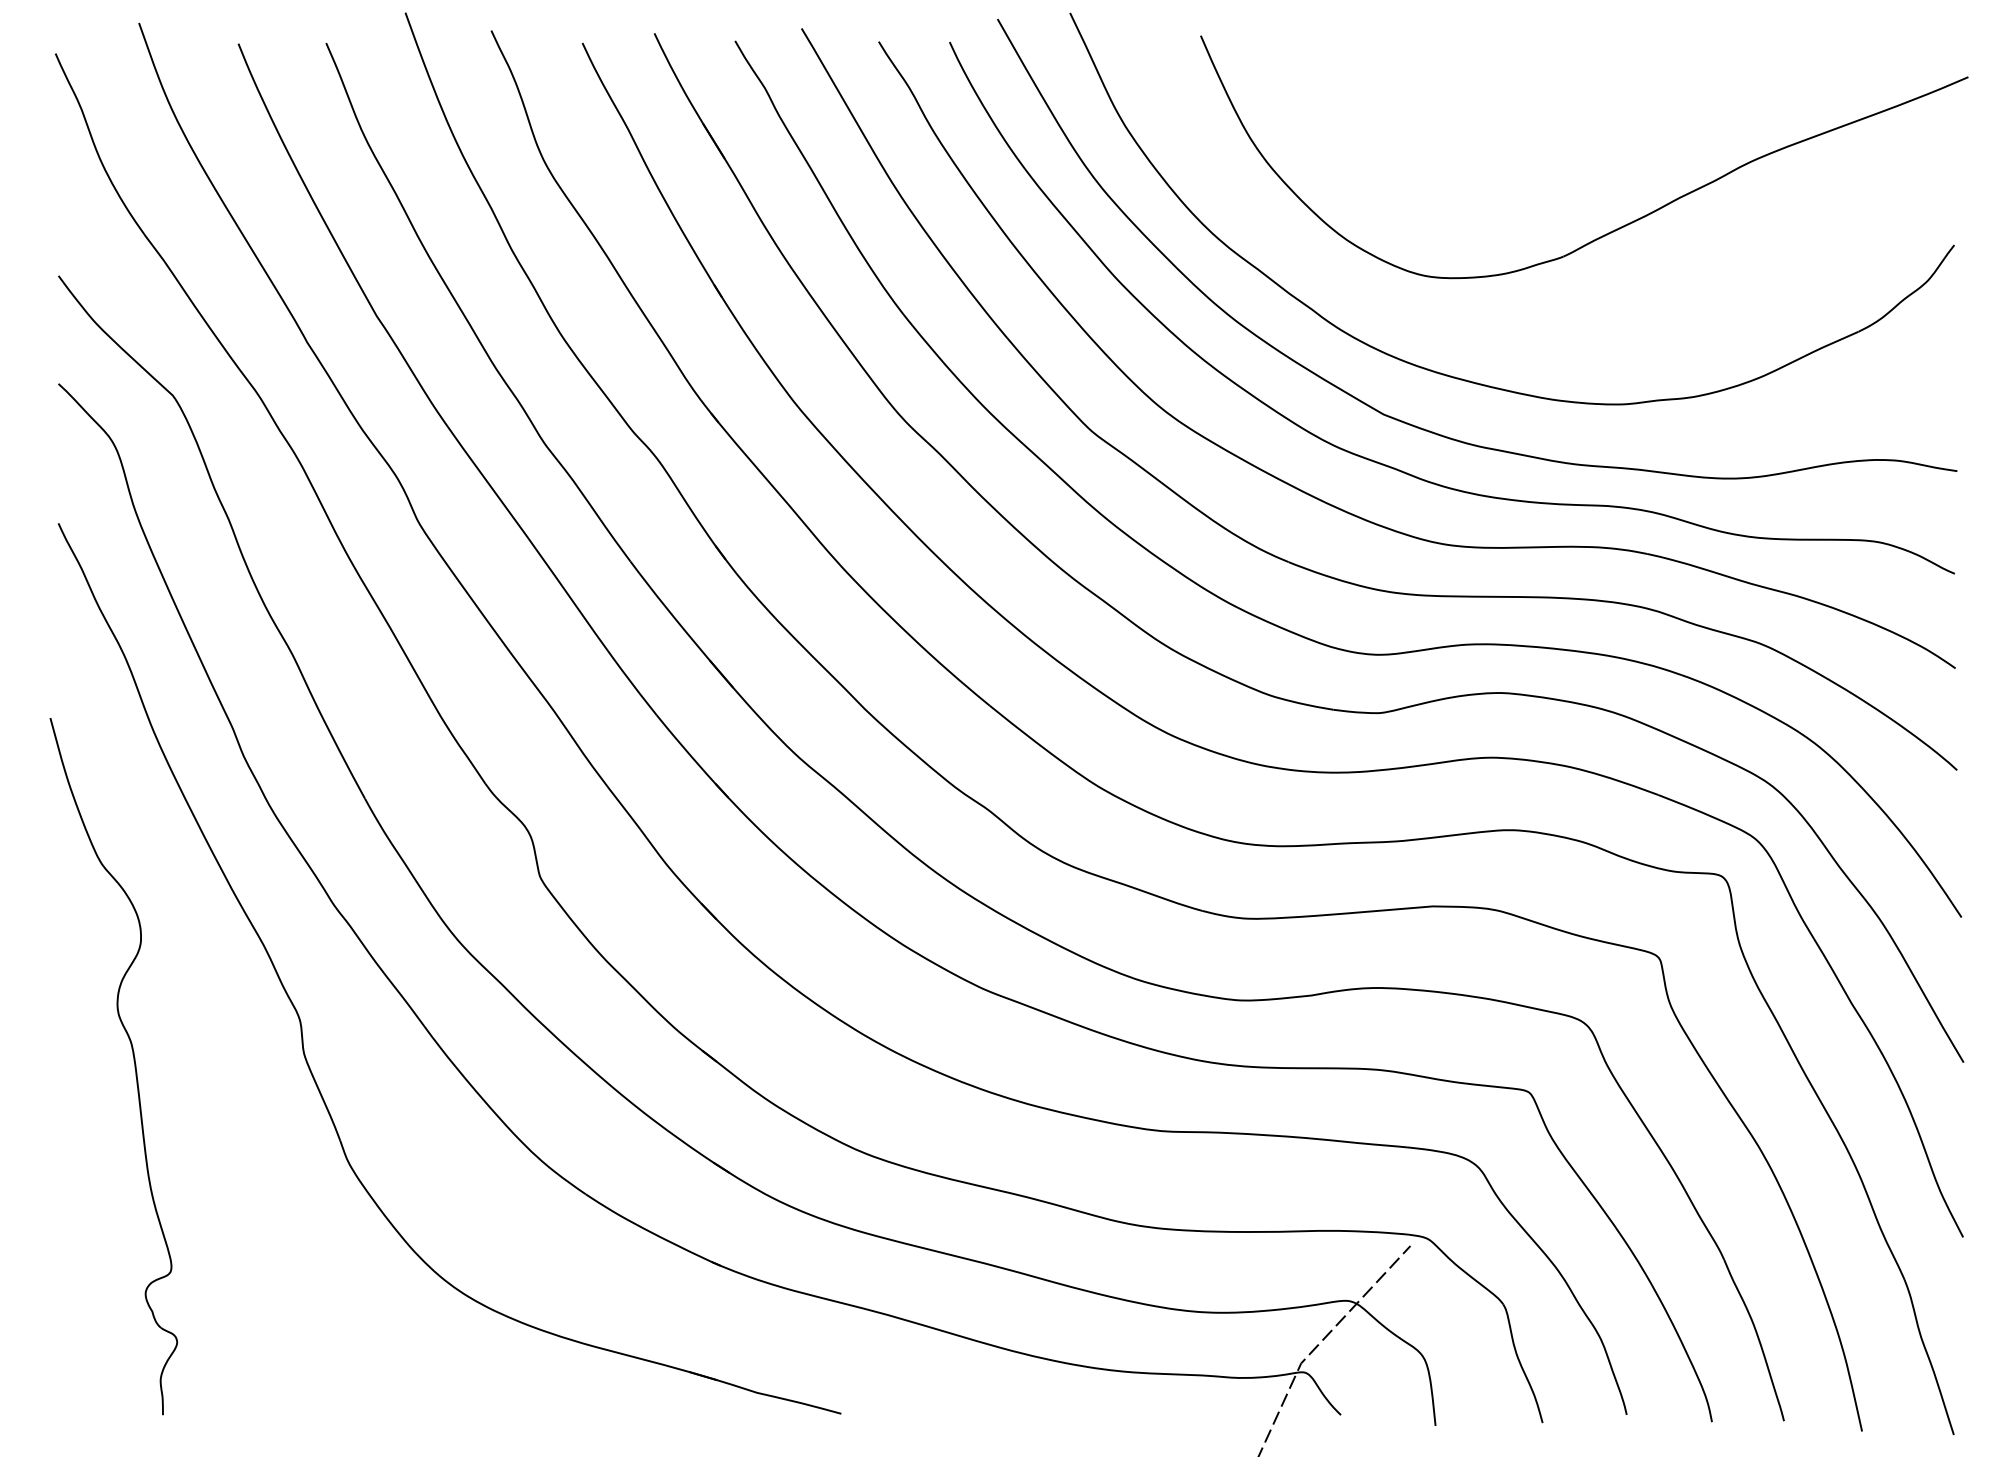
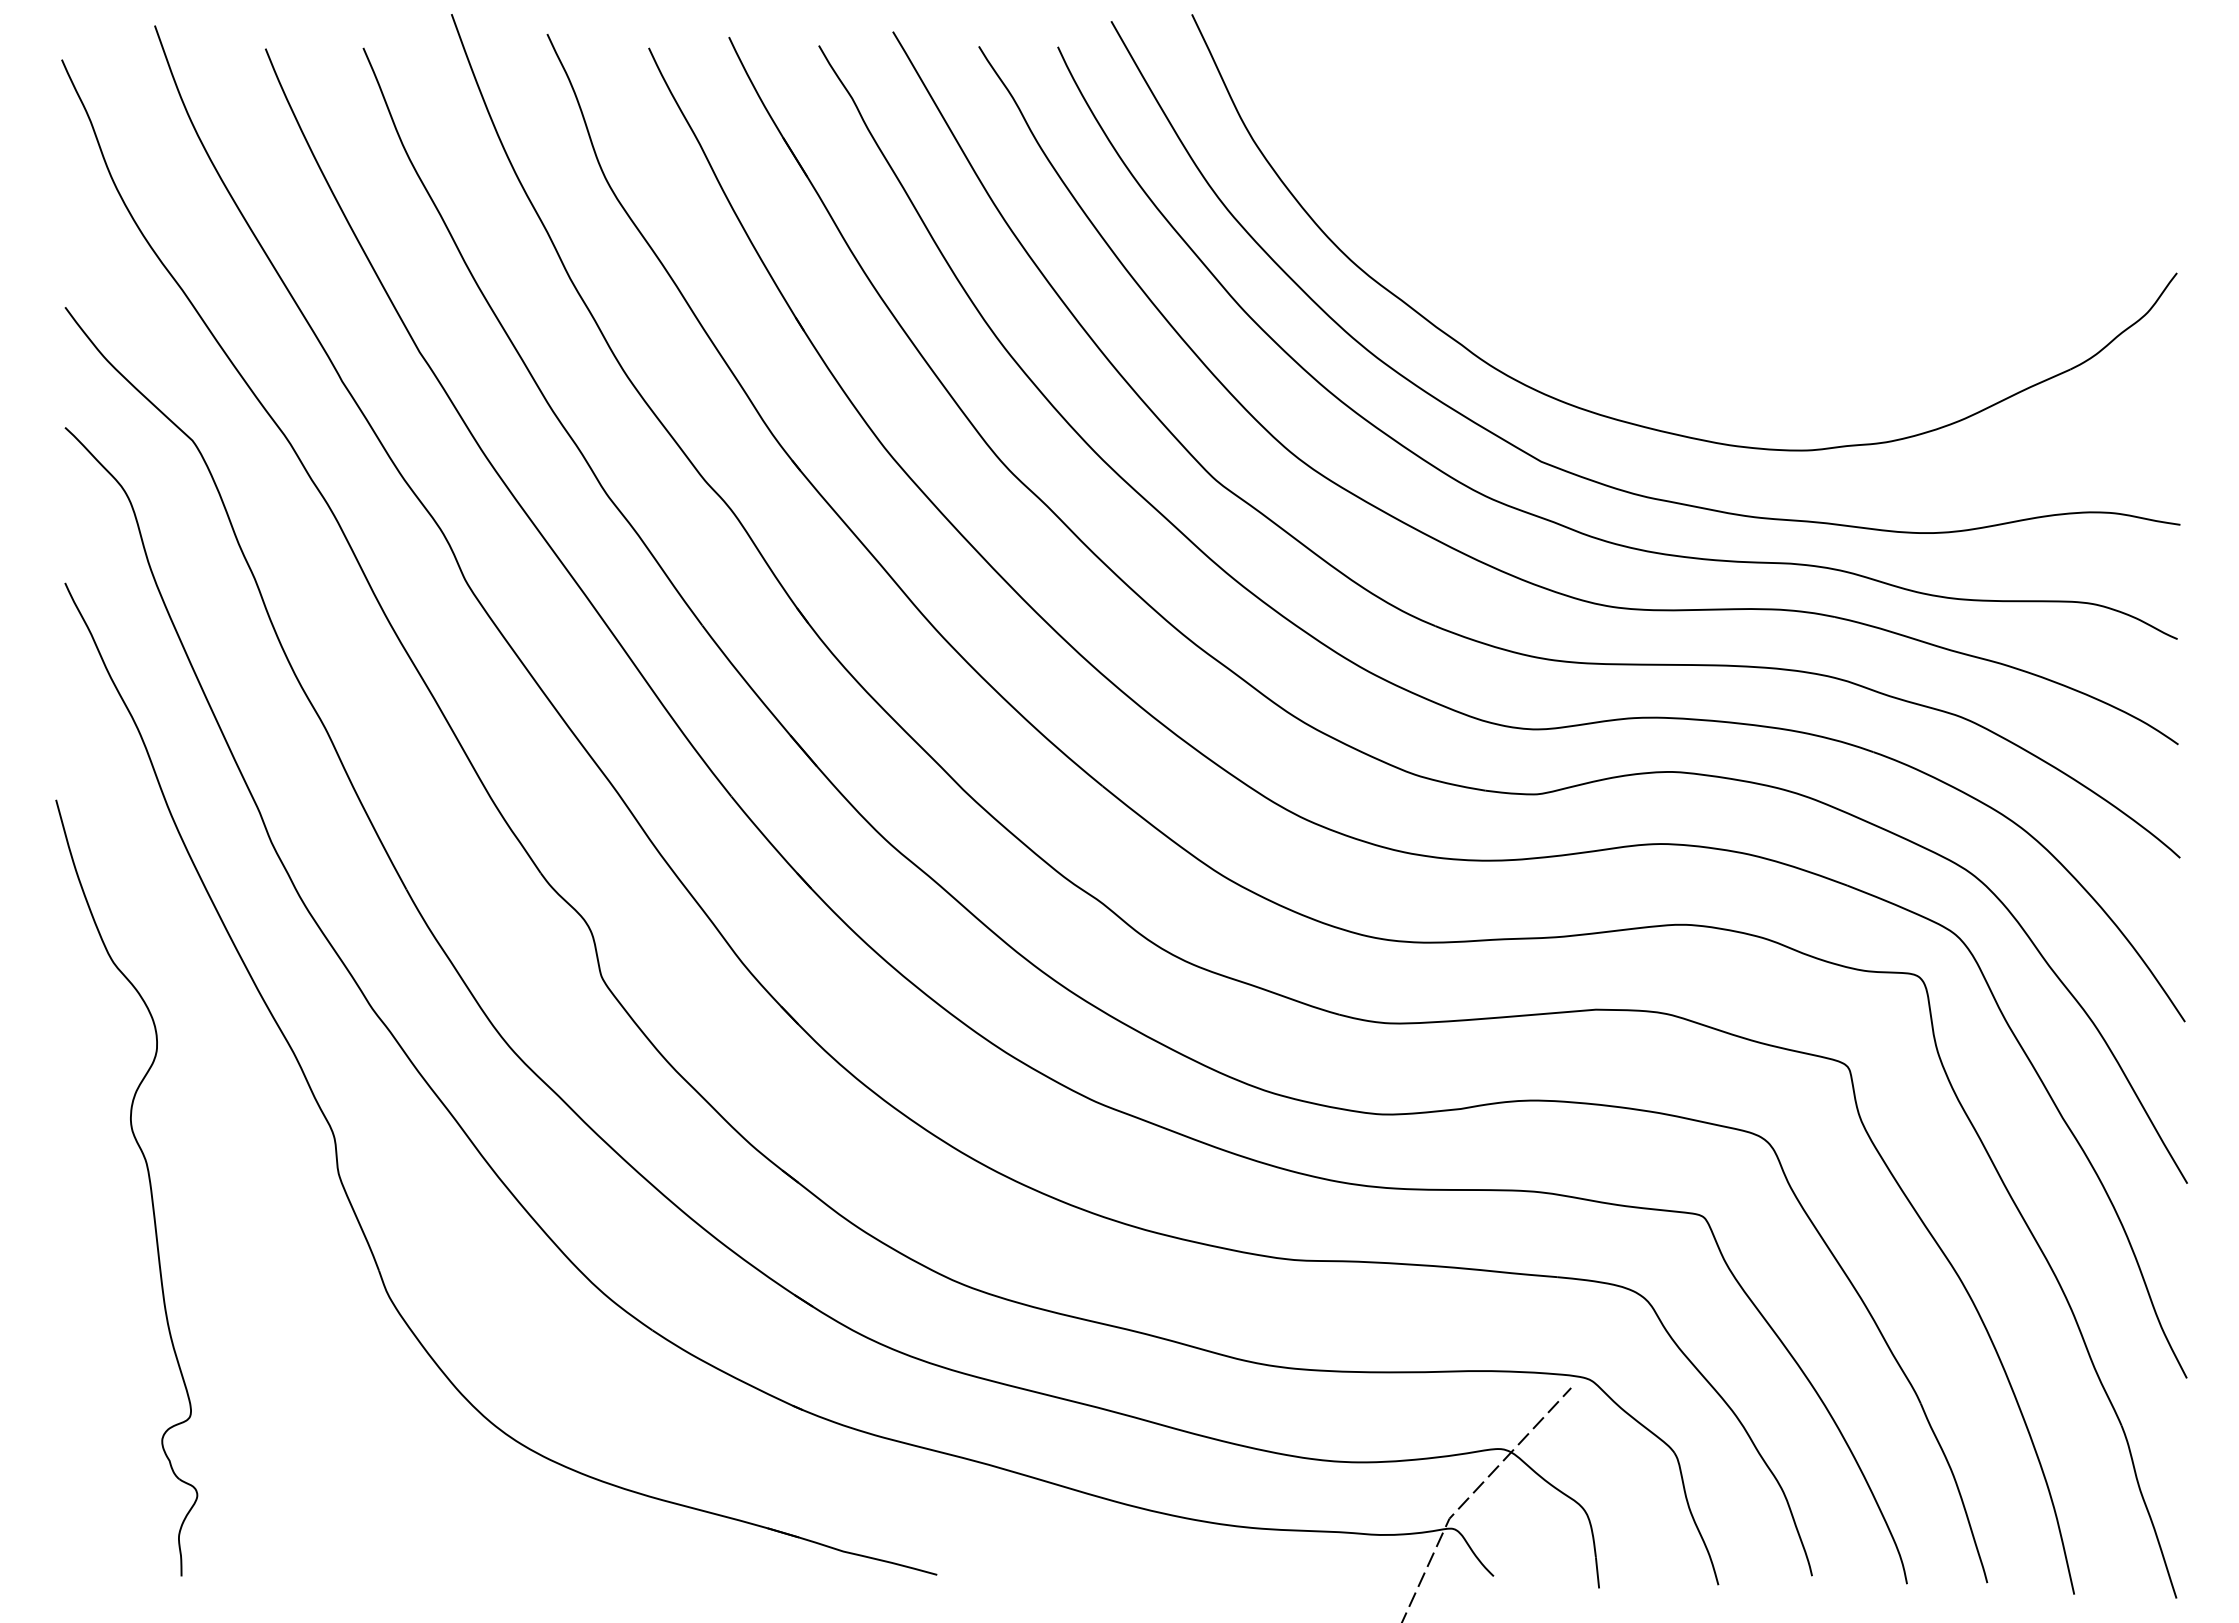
part: (1619, 227) -> (1803, 253), removed

